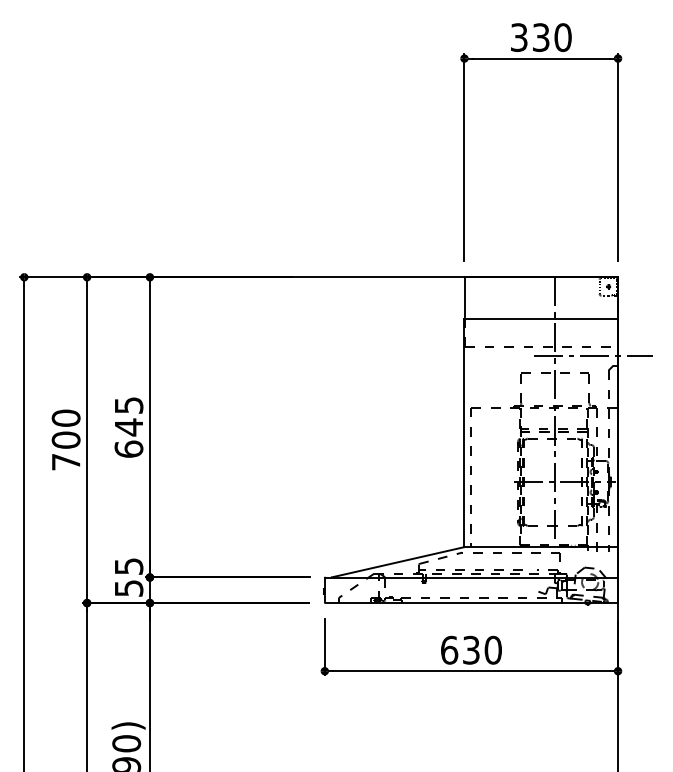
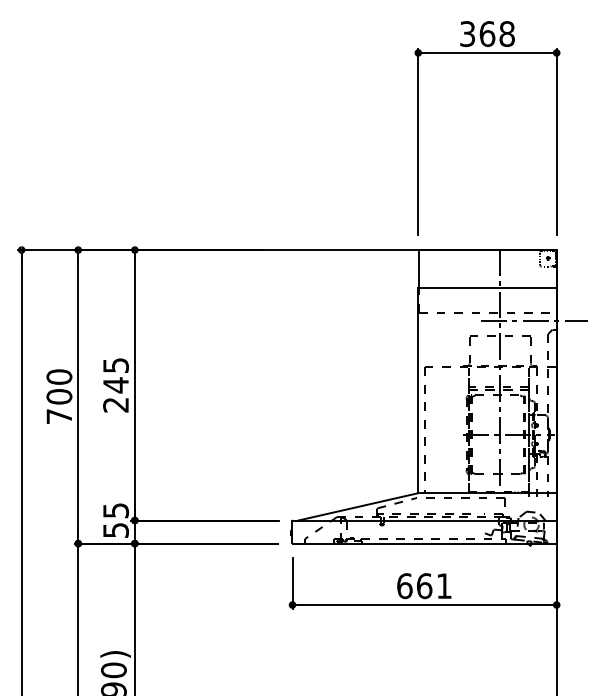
text: (551, 37) -> (496, 33), 330 -> 368
text: (128, 448) -> (115, 404), 645 -> 245
text: (482, 649) -> (434, 585), 630 -> 661

